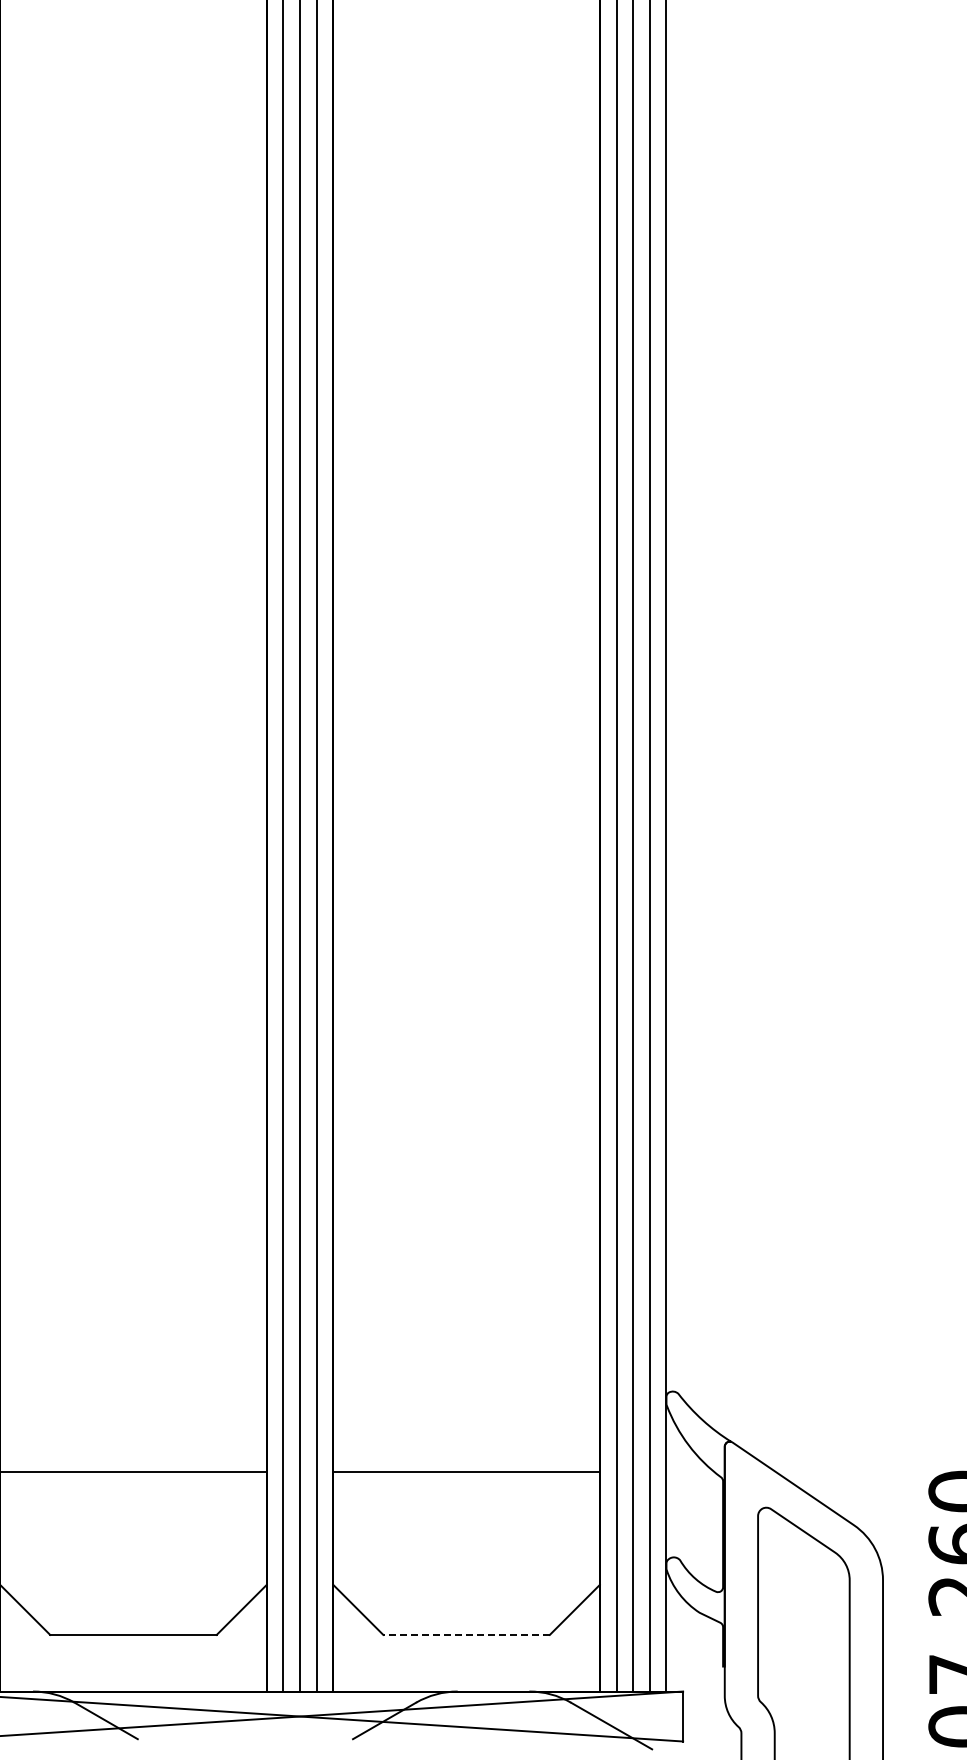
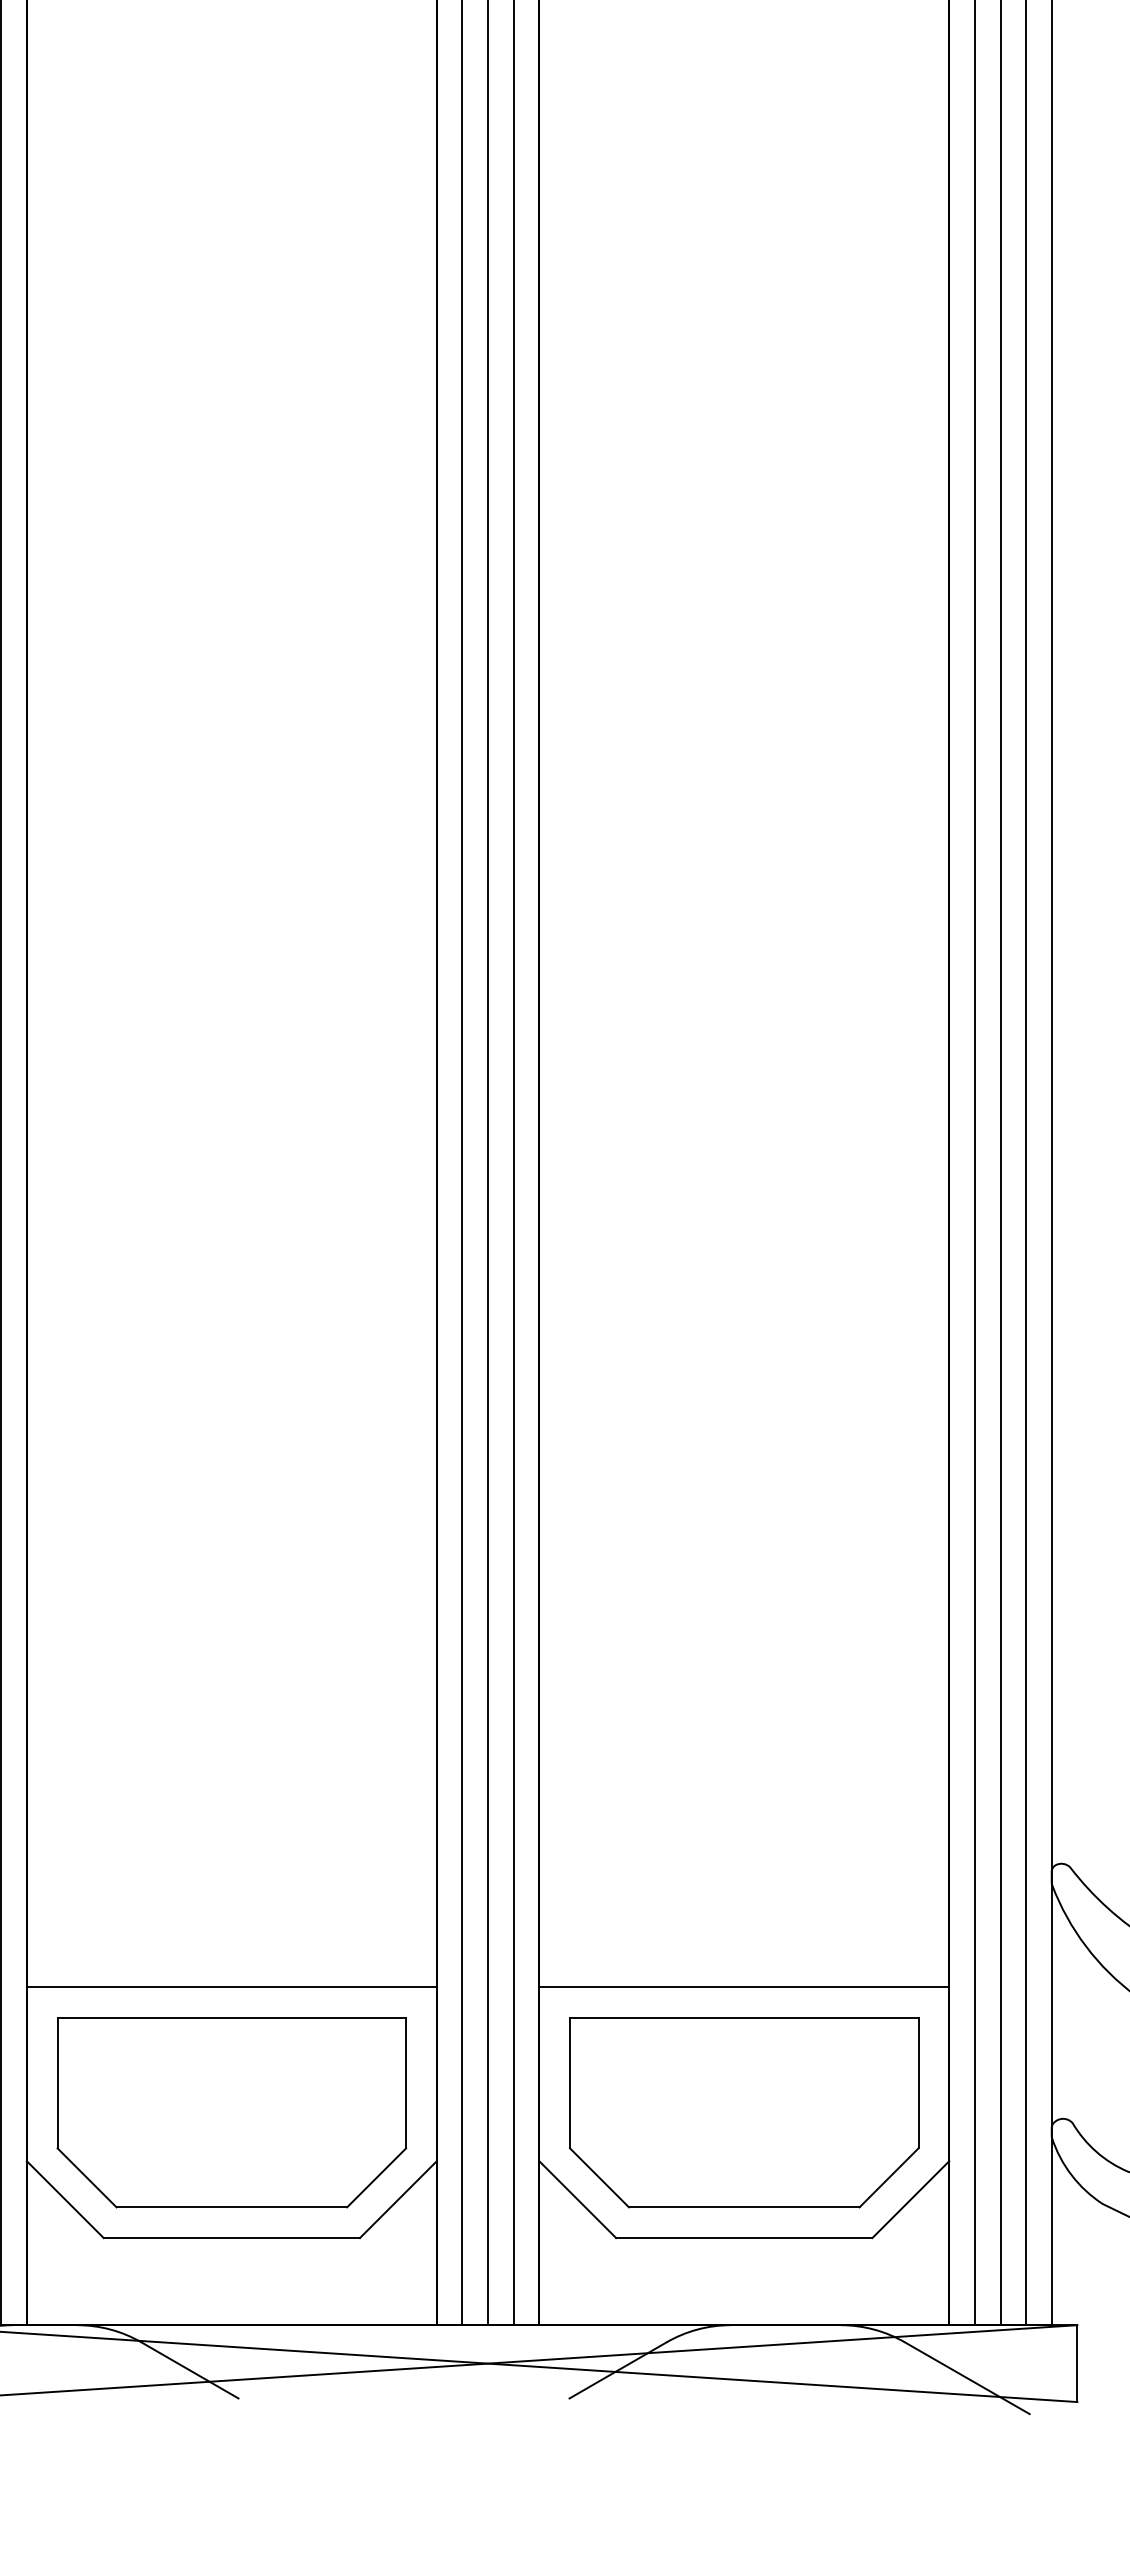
part: (133, 1553) -> (231, 2112), added
part: (466, 1553) -> (744, 2112), added
line: (466, 1634) -> (744, 2237), dashed -> solid

